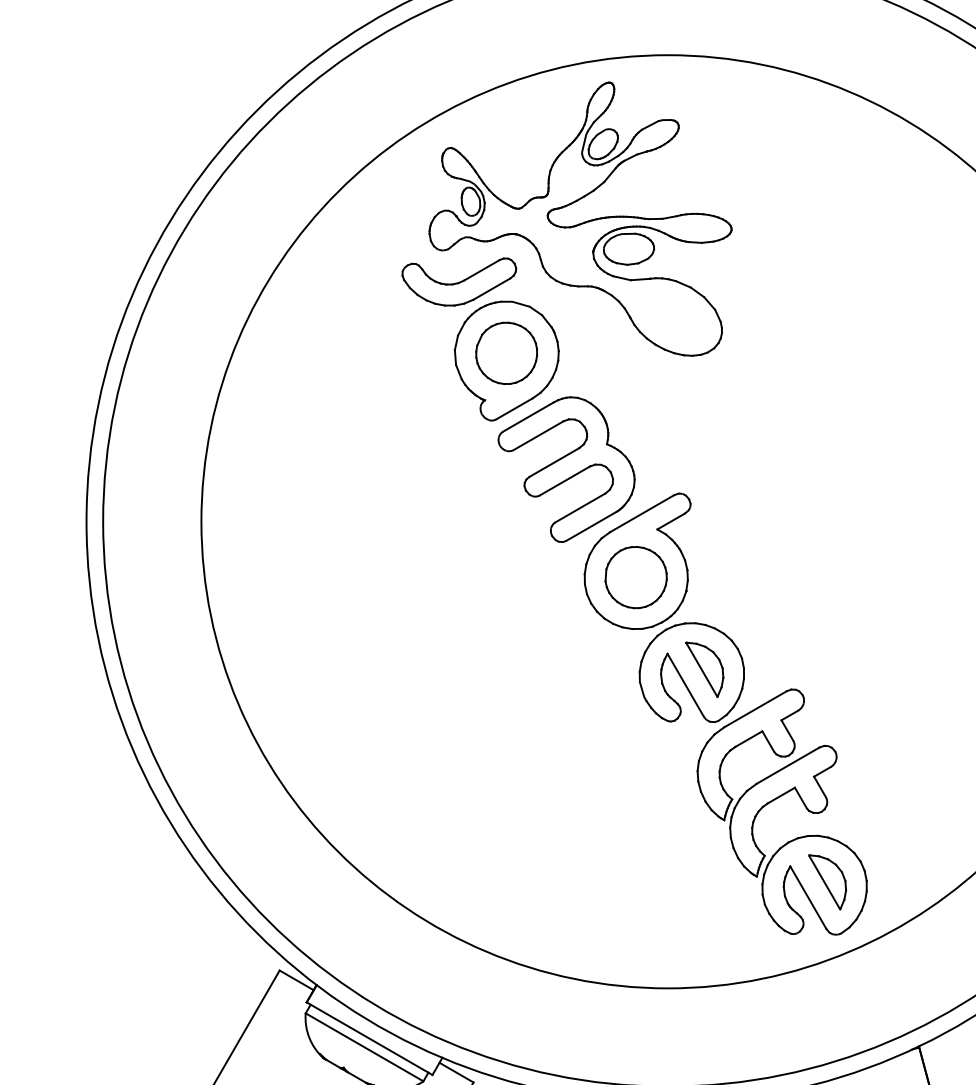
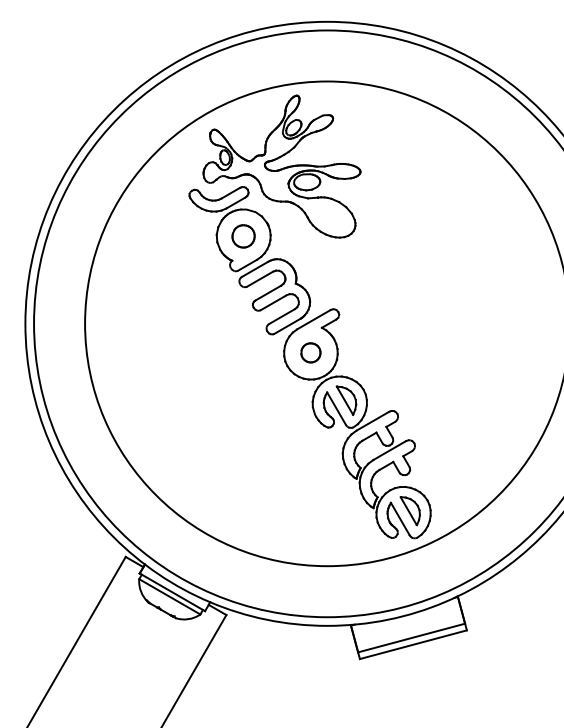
part: (506, 353) -> (243, 236), size x0.7
part: (635, 576) -> (310, 352), size x0.6

